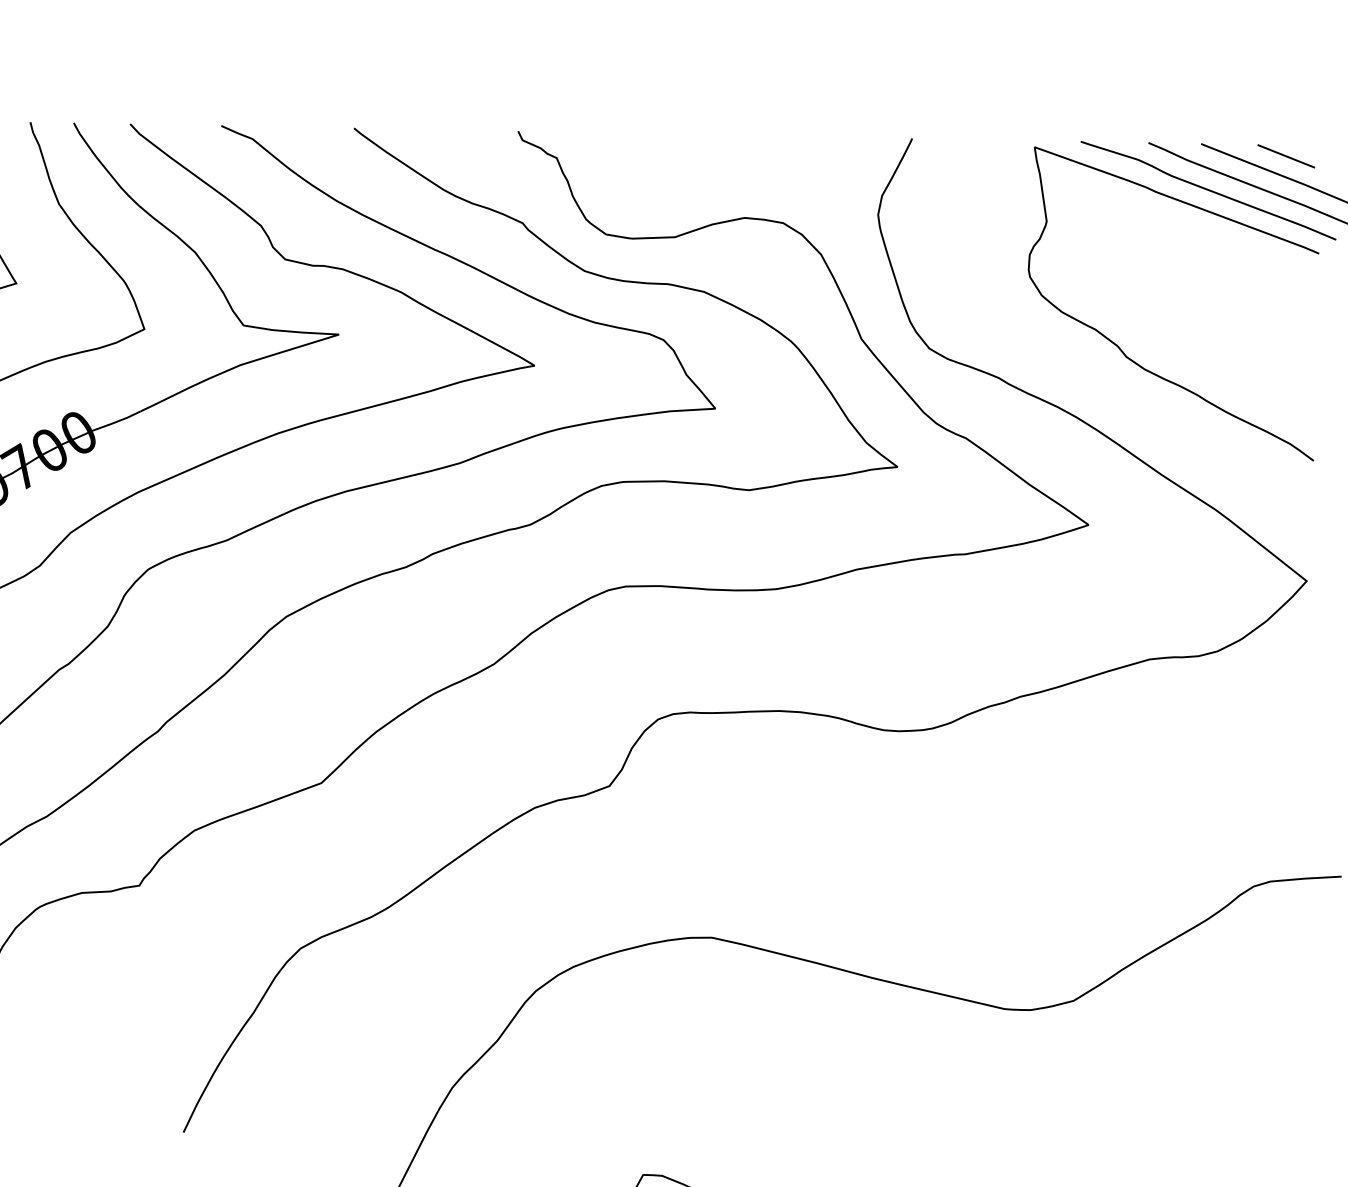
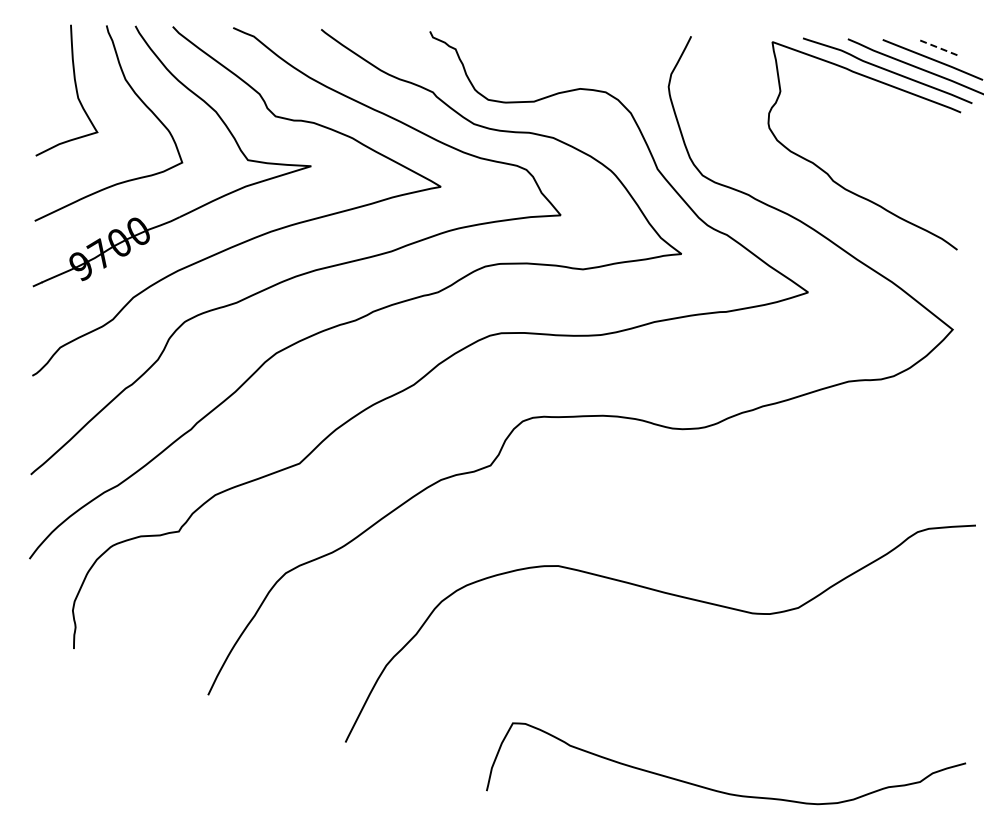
line: (1286, 157) -> (939, 48), solid -> dashed

